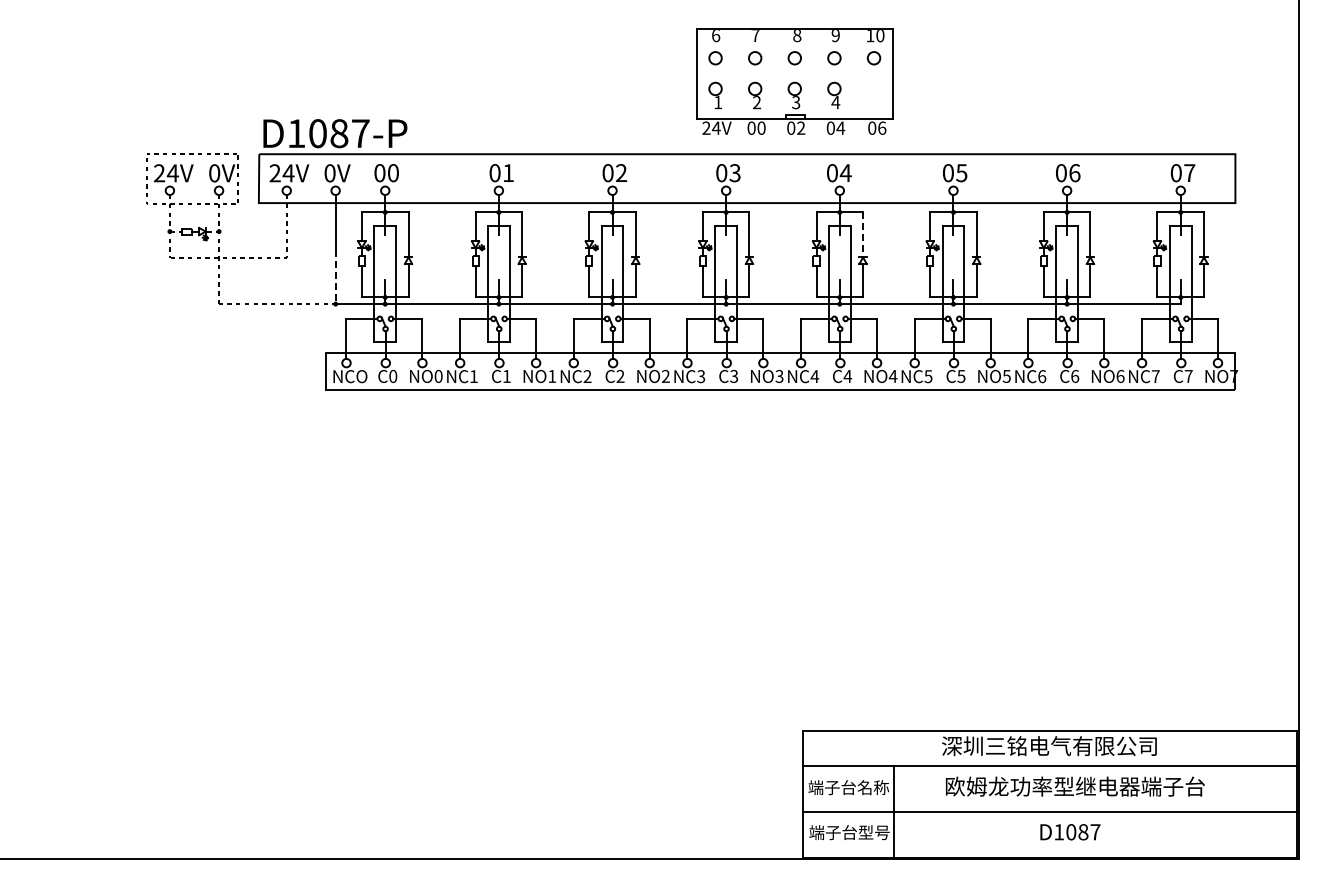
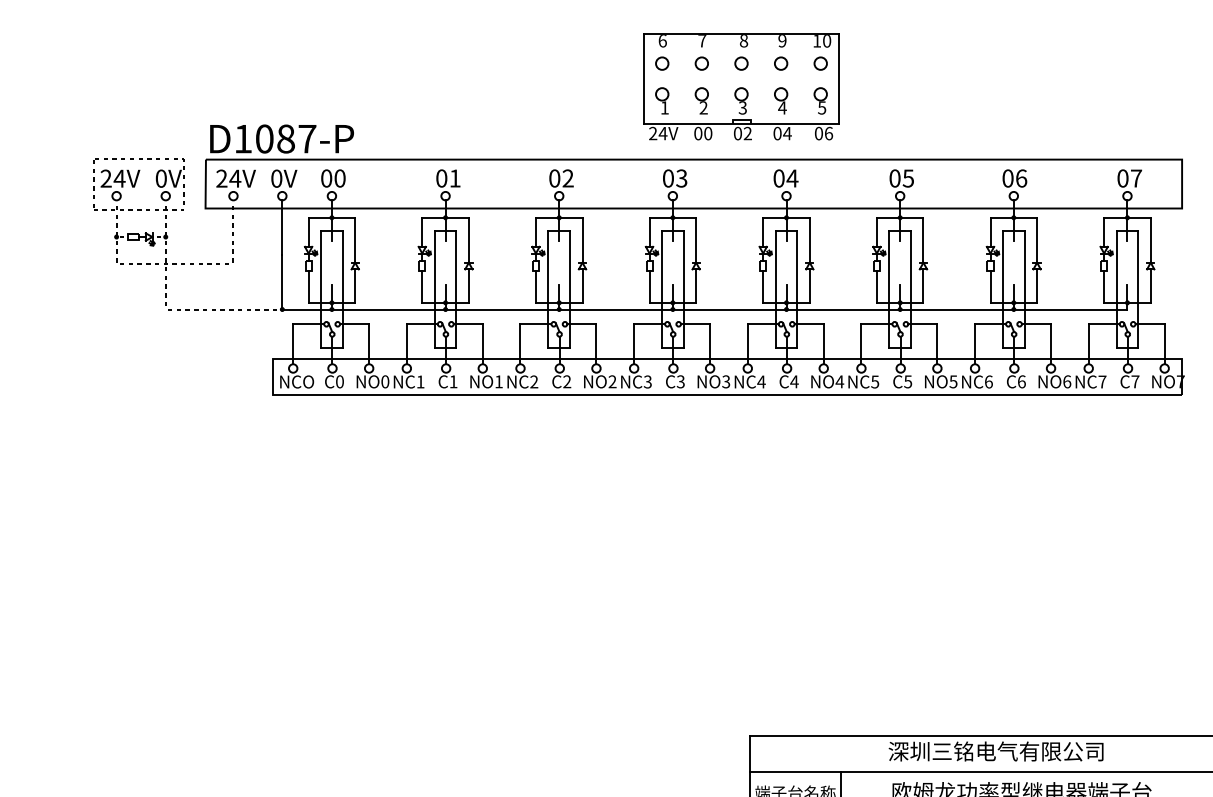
part: (874, 95) -> (821, 100), added
line: (863, 235) -> (810, 240), dashed -> solid
line: (335, 277) -> (282, 282), dashed -> solid

